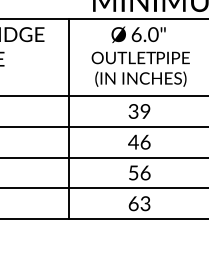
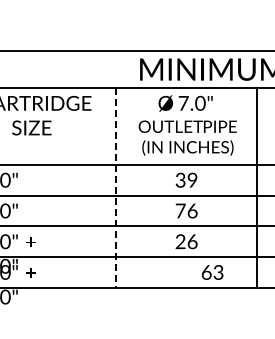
text: (136, 34) -> (183, 103), 6.0" -> 7.0"
line: (69, 118) -> (116, 187), solid -> dashed
text: (133, 141) -> (180, 210), 46 -> 76
text: (133, 172) -> (180, 241), 56 -> 26
text: (139, 203) -> (212, 272), moved

